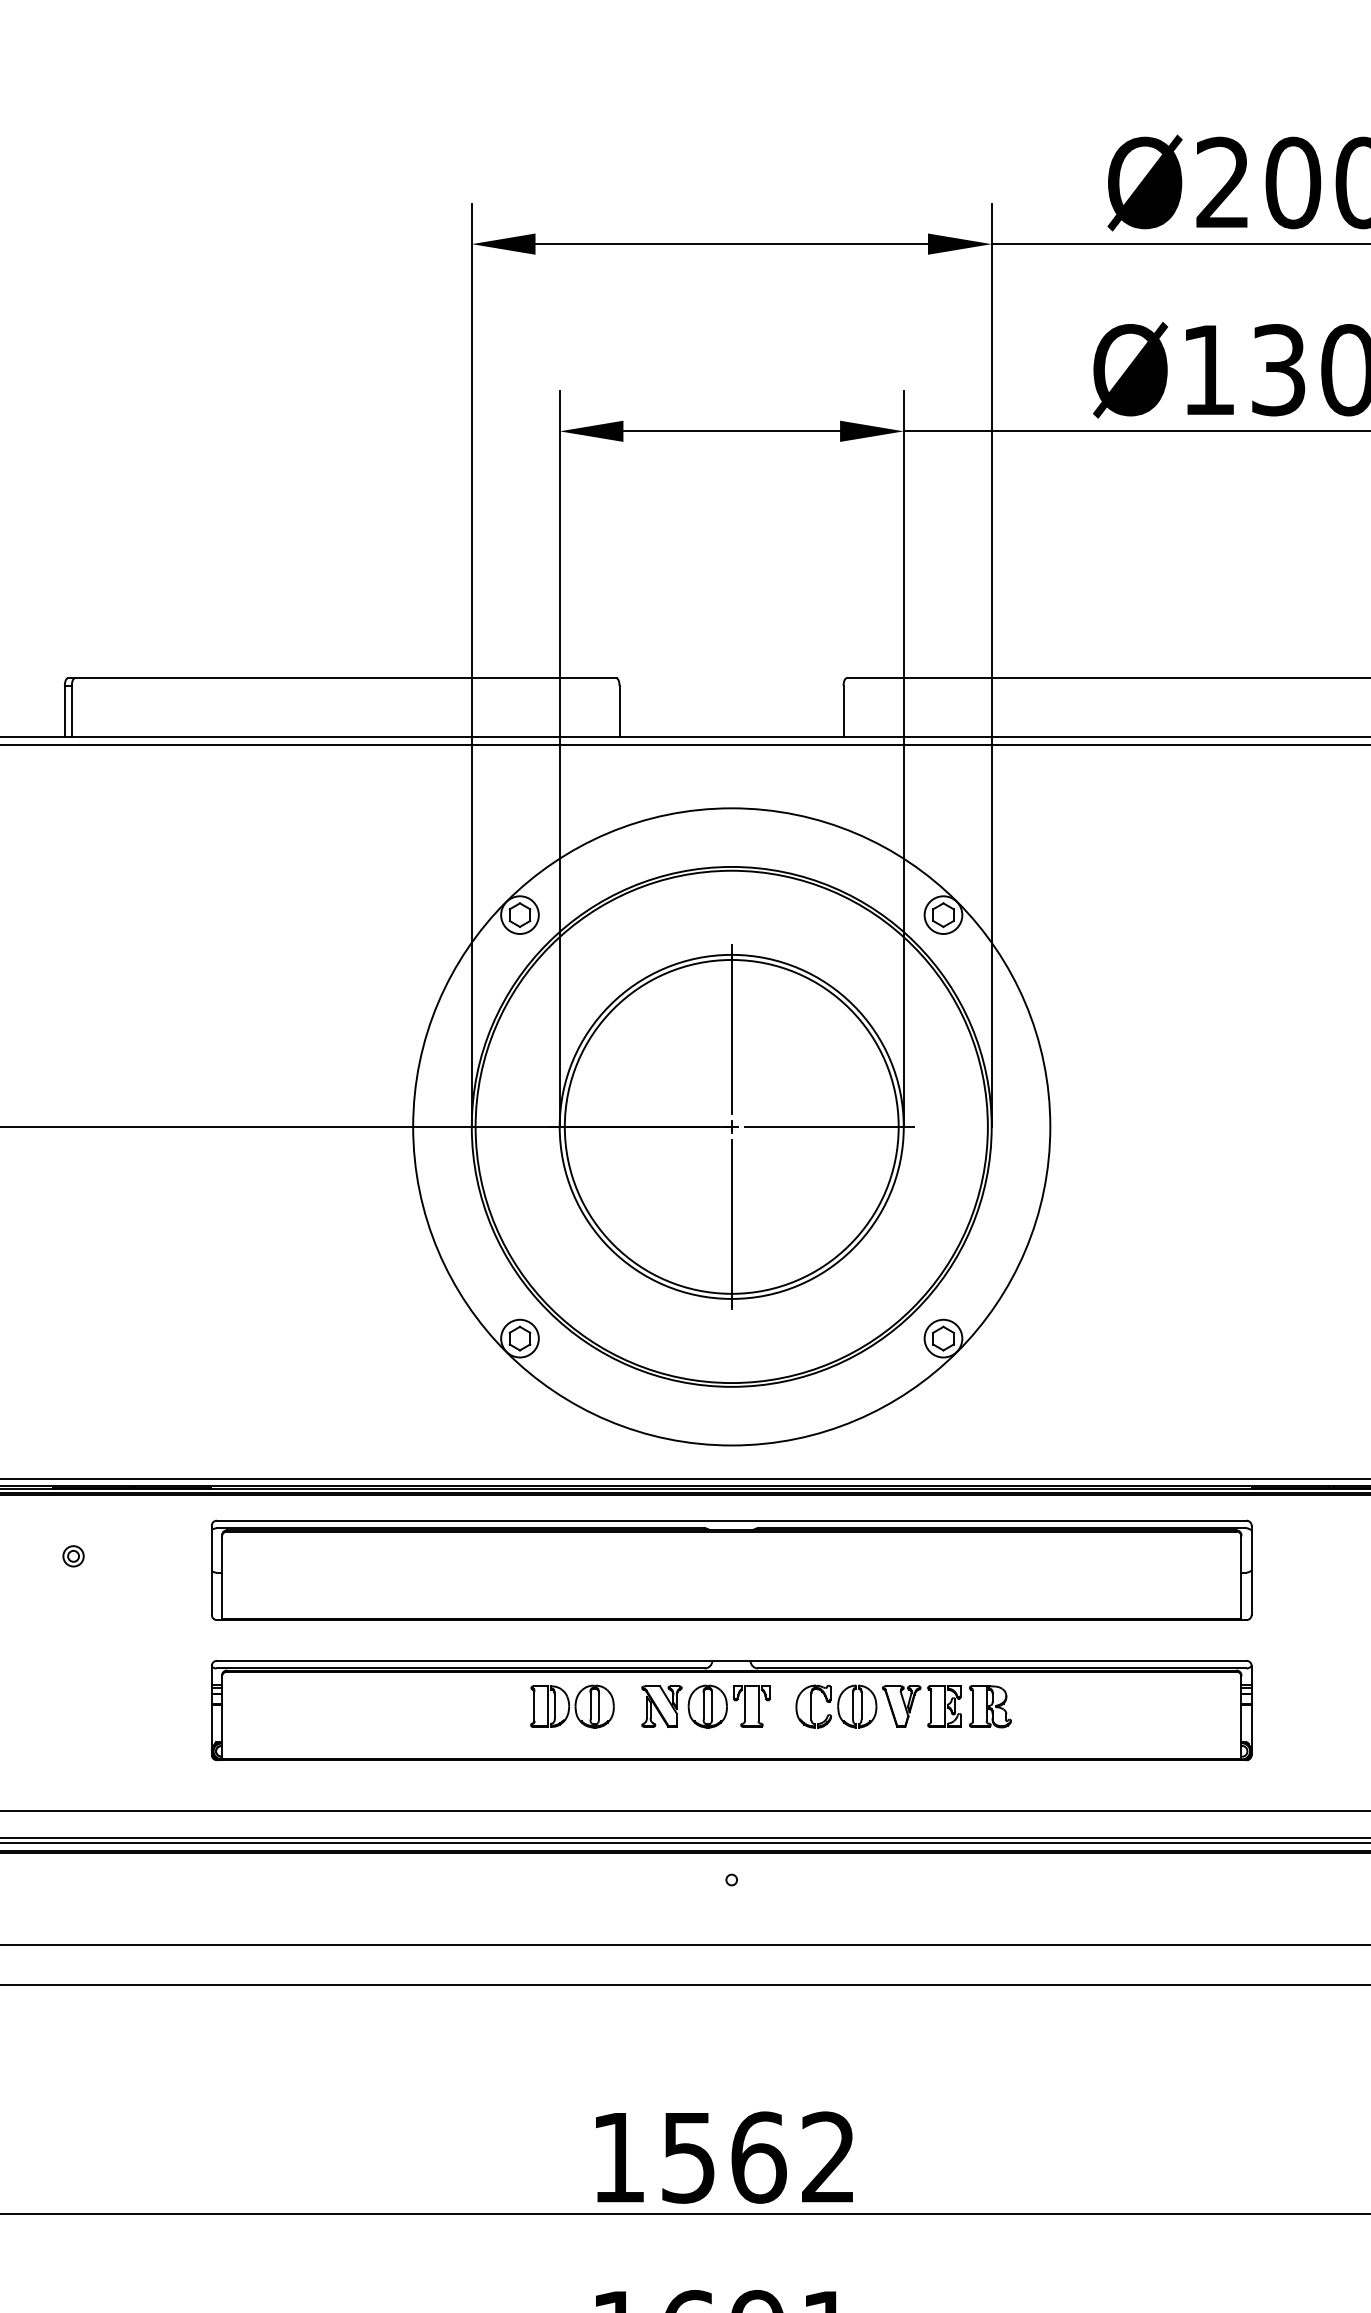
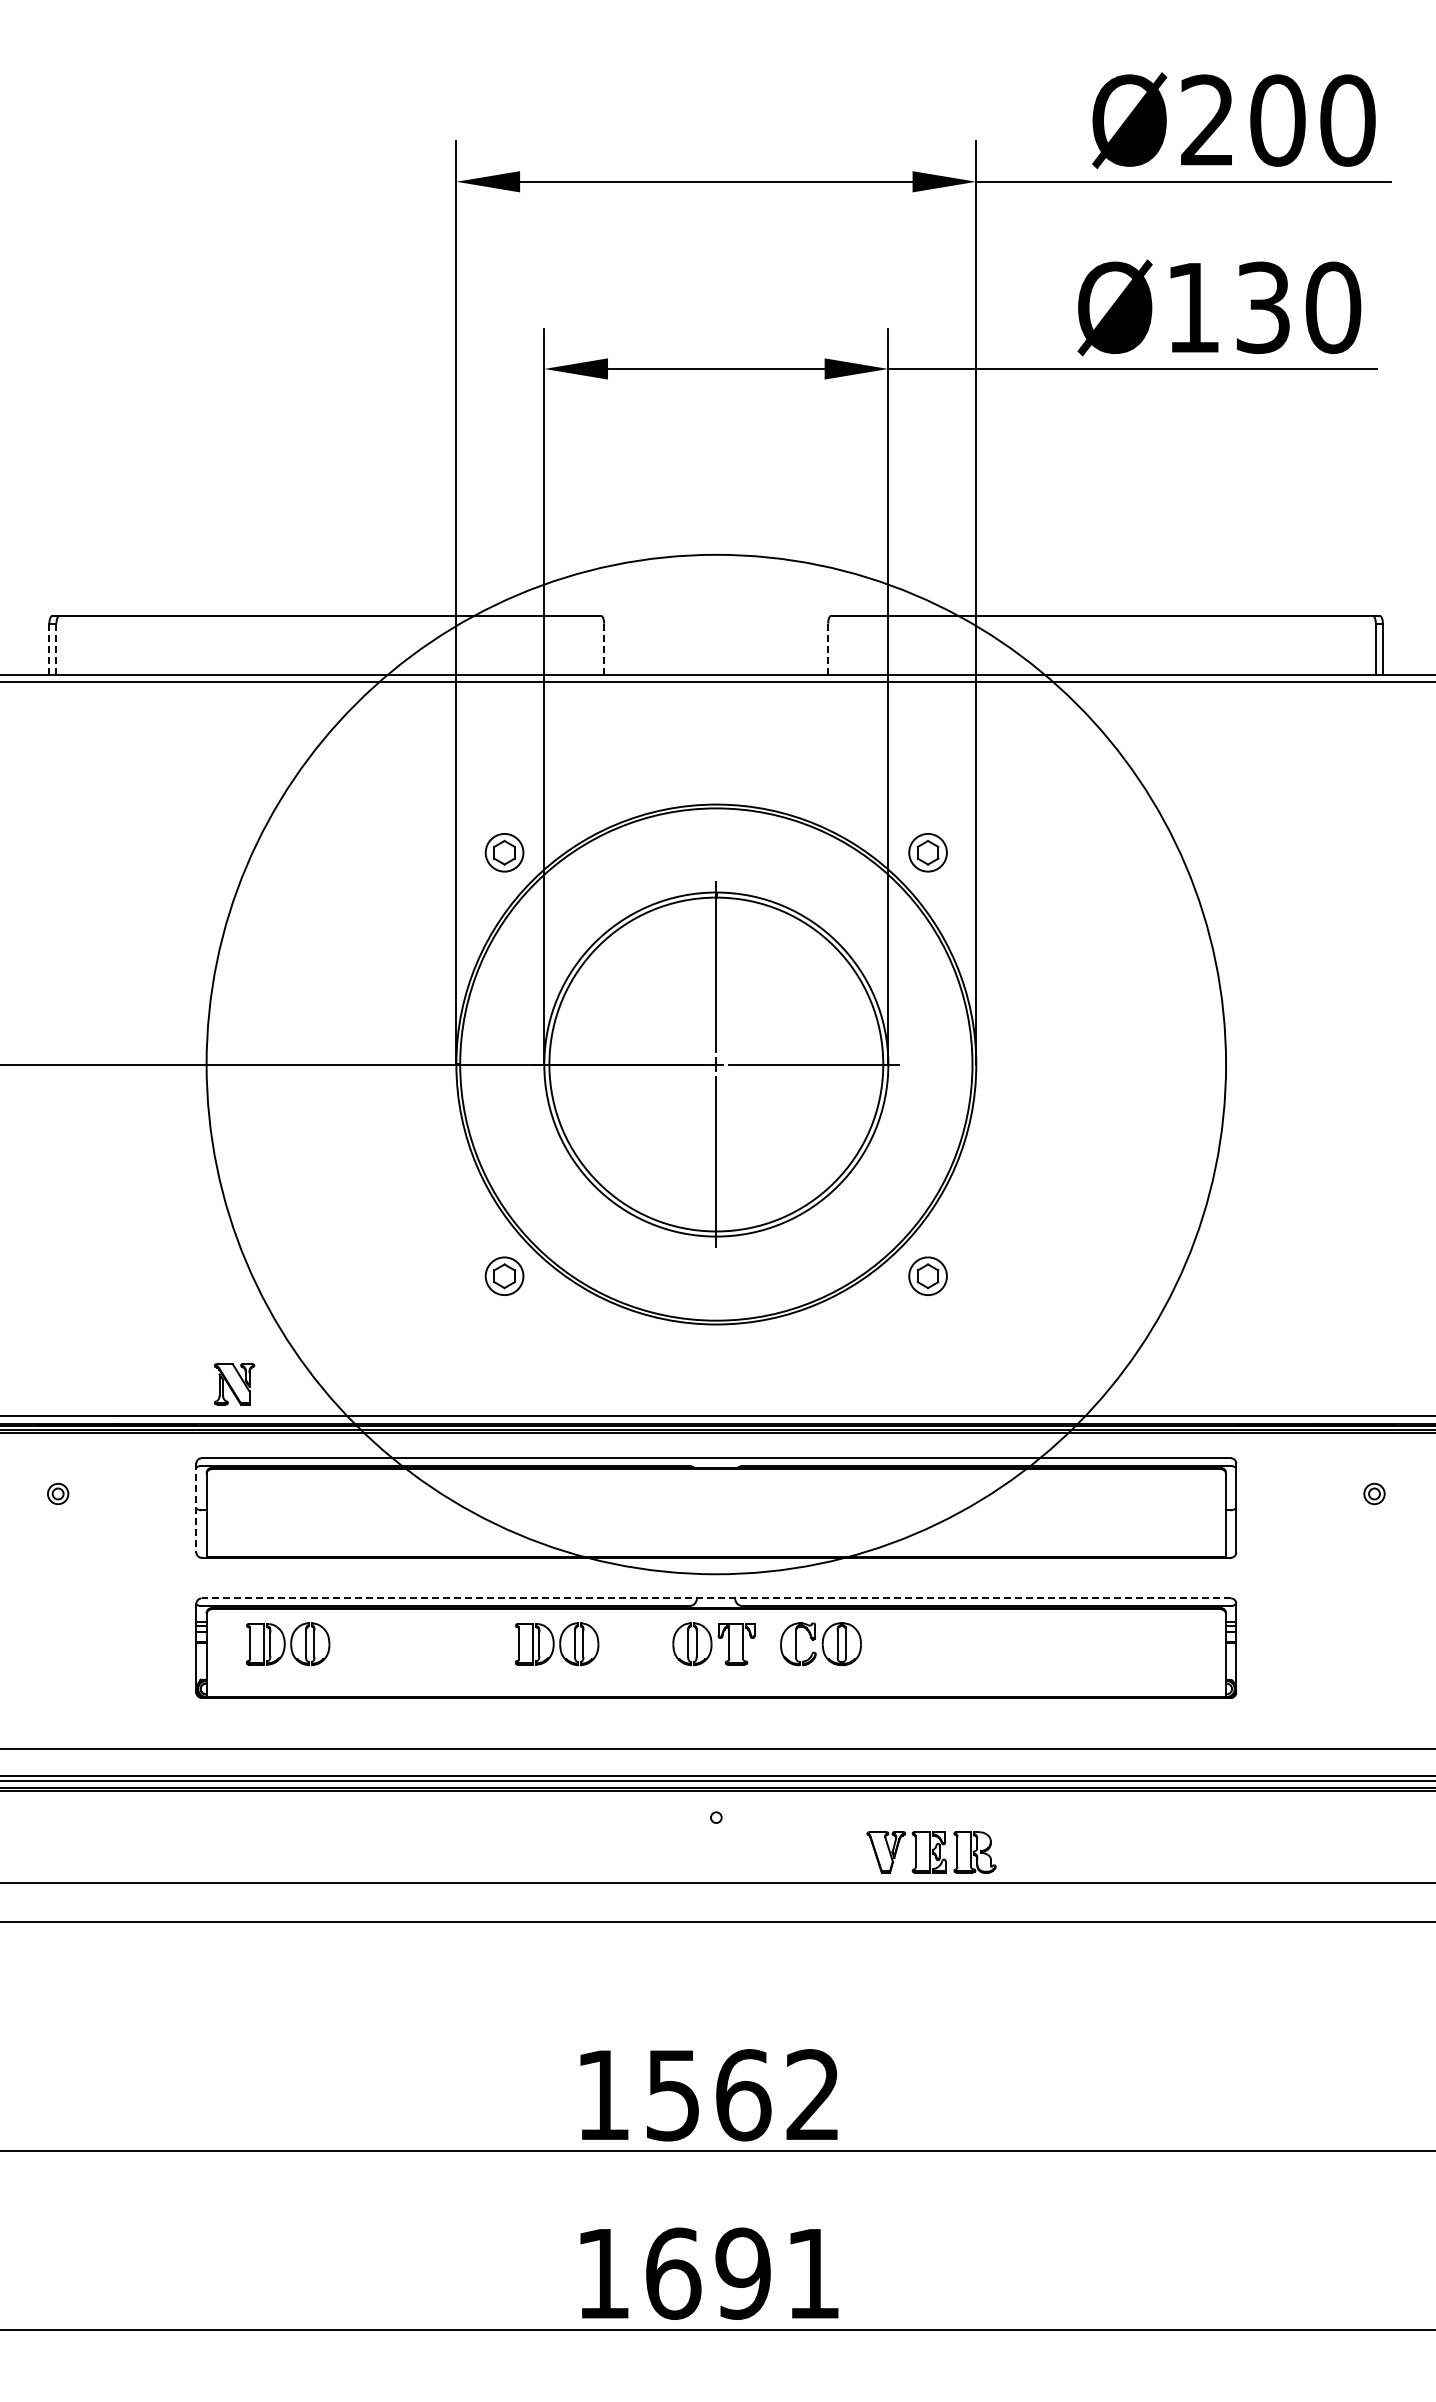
line: (64, 710) -> (49, 648), solid -> dashed
line: (71, 710) -> (56, 648), solid -> dashed
line: (619, 711) -> (604, 649), solid -> dashed
line: (843, 711) -> (828, 649), solid -> dashed
circle: (730, 1126) -> (715, 1064), size x1.6
line: (211, 1570) -> (196, 1508), solid -> dashed
line: (731, 1660) -> (716, 1598), solid -> dashed
part: (303, 1706) -> (288, 1644), added
part: (661, 1706) -> (234, 1384), moved
part: (946, 1706) -> (931, 1852), moved

